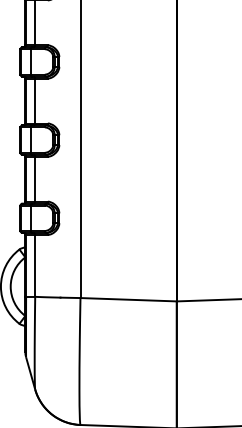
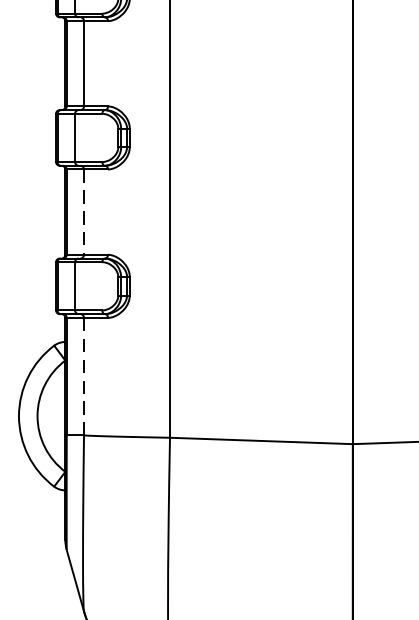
line: (35, 179) -> (84, 212), solid -> dashed
line: (35, 265) -> (84, 375), solid -> dashed

